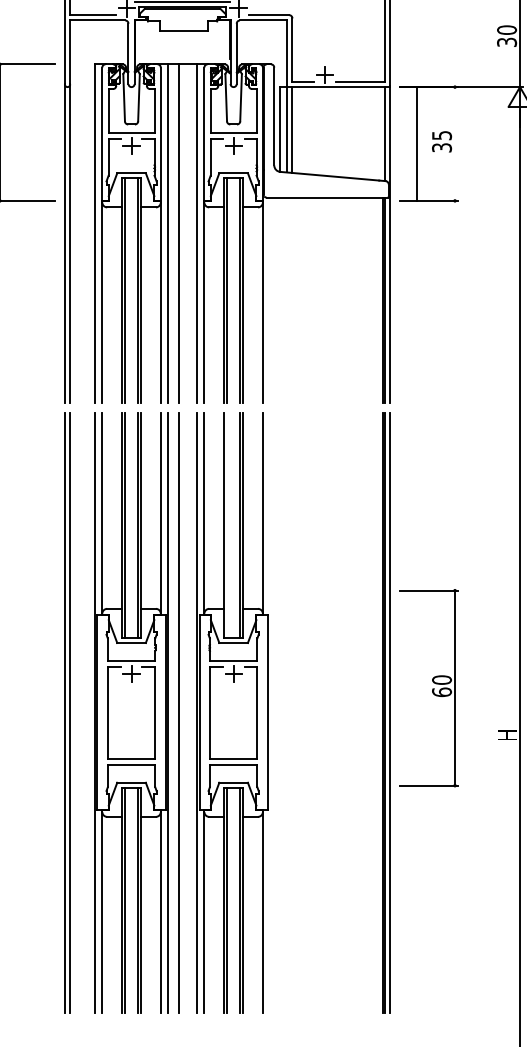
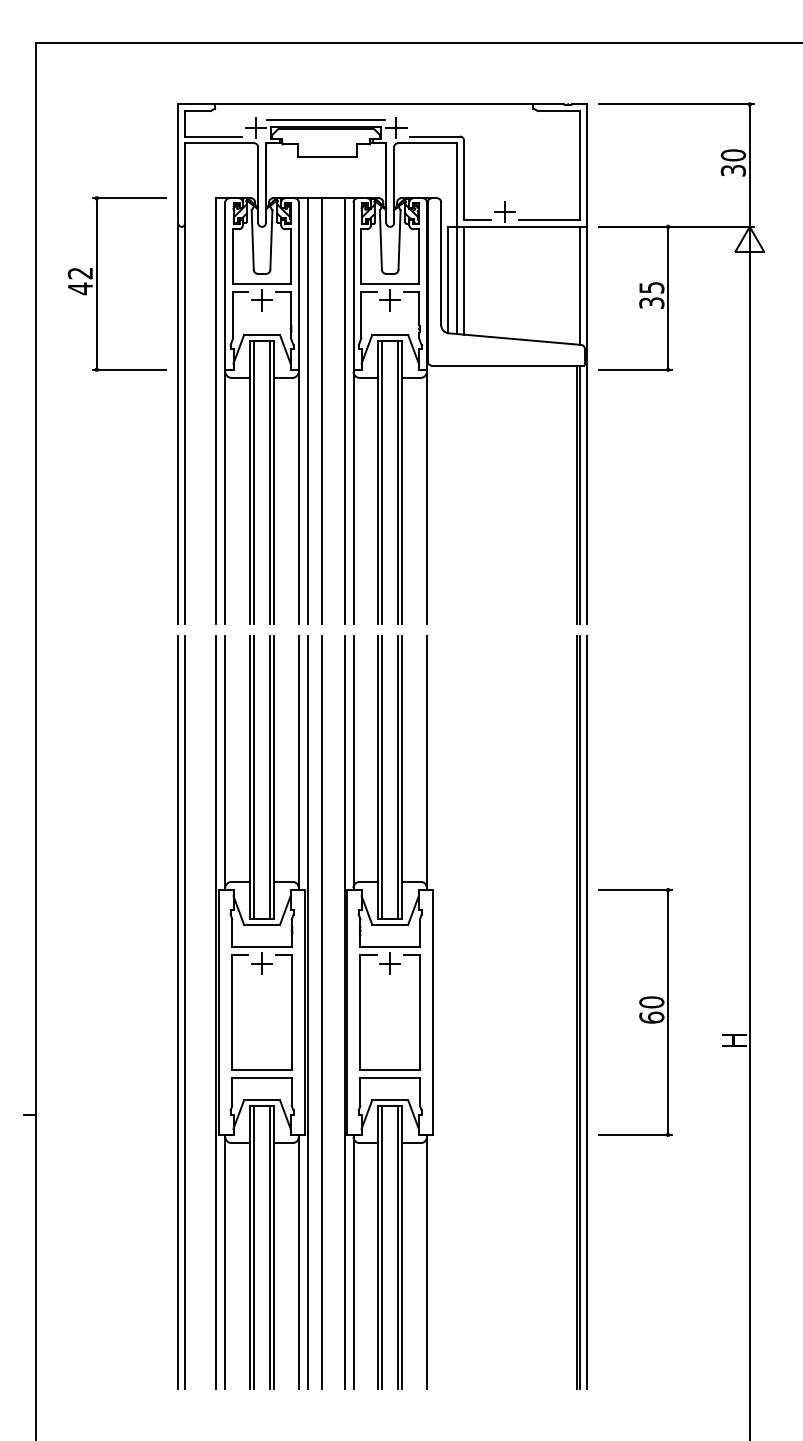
line: (417, 143) -> (668, 297), moved
line: (227, 525) -> (382, 777), added
part: (429, 688) -> (635, 1012), moved

